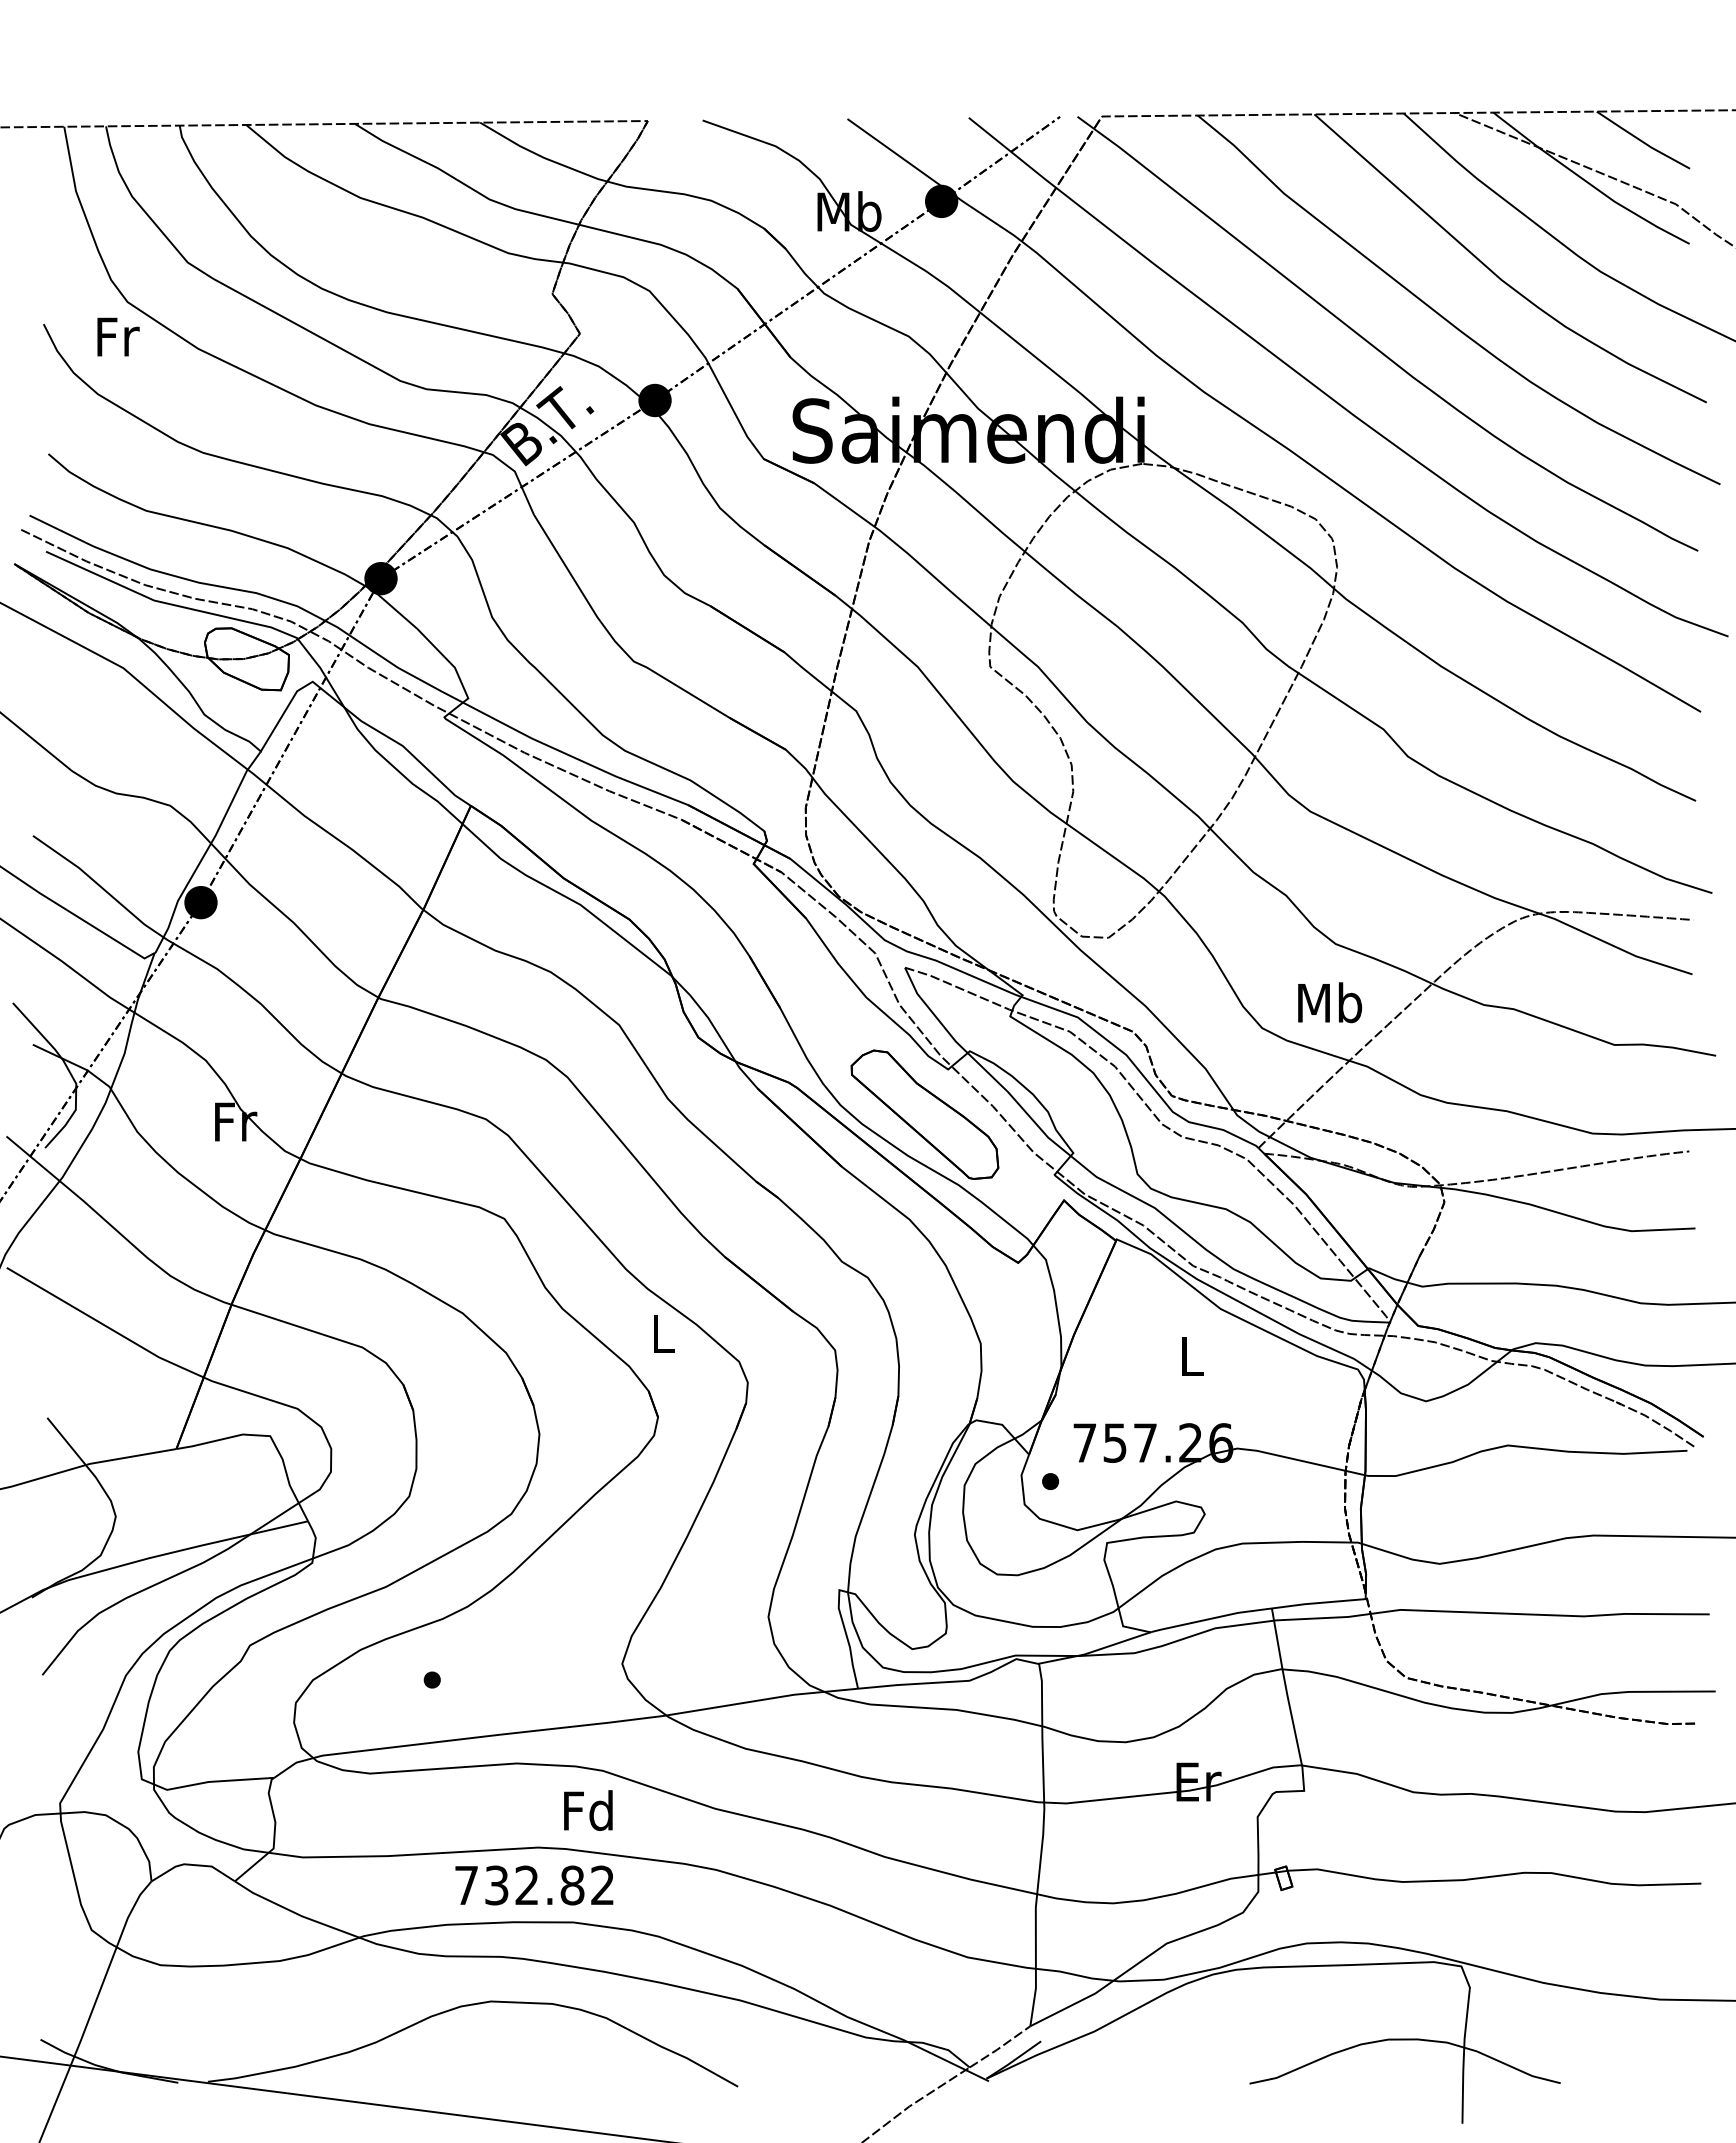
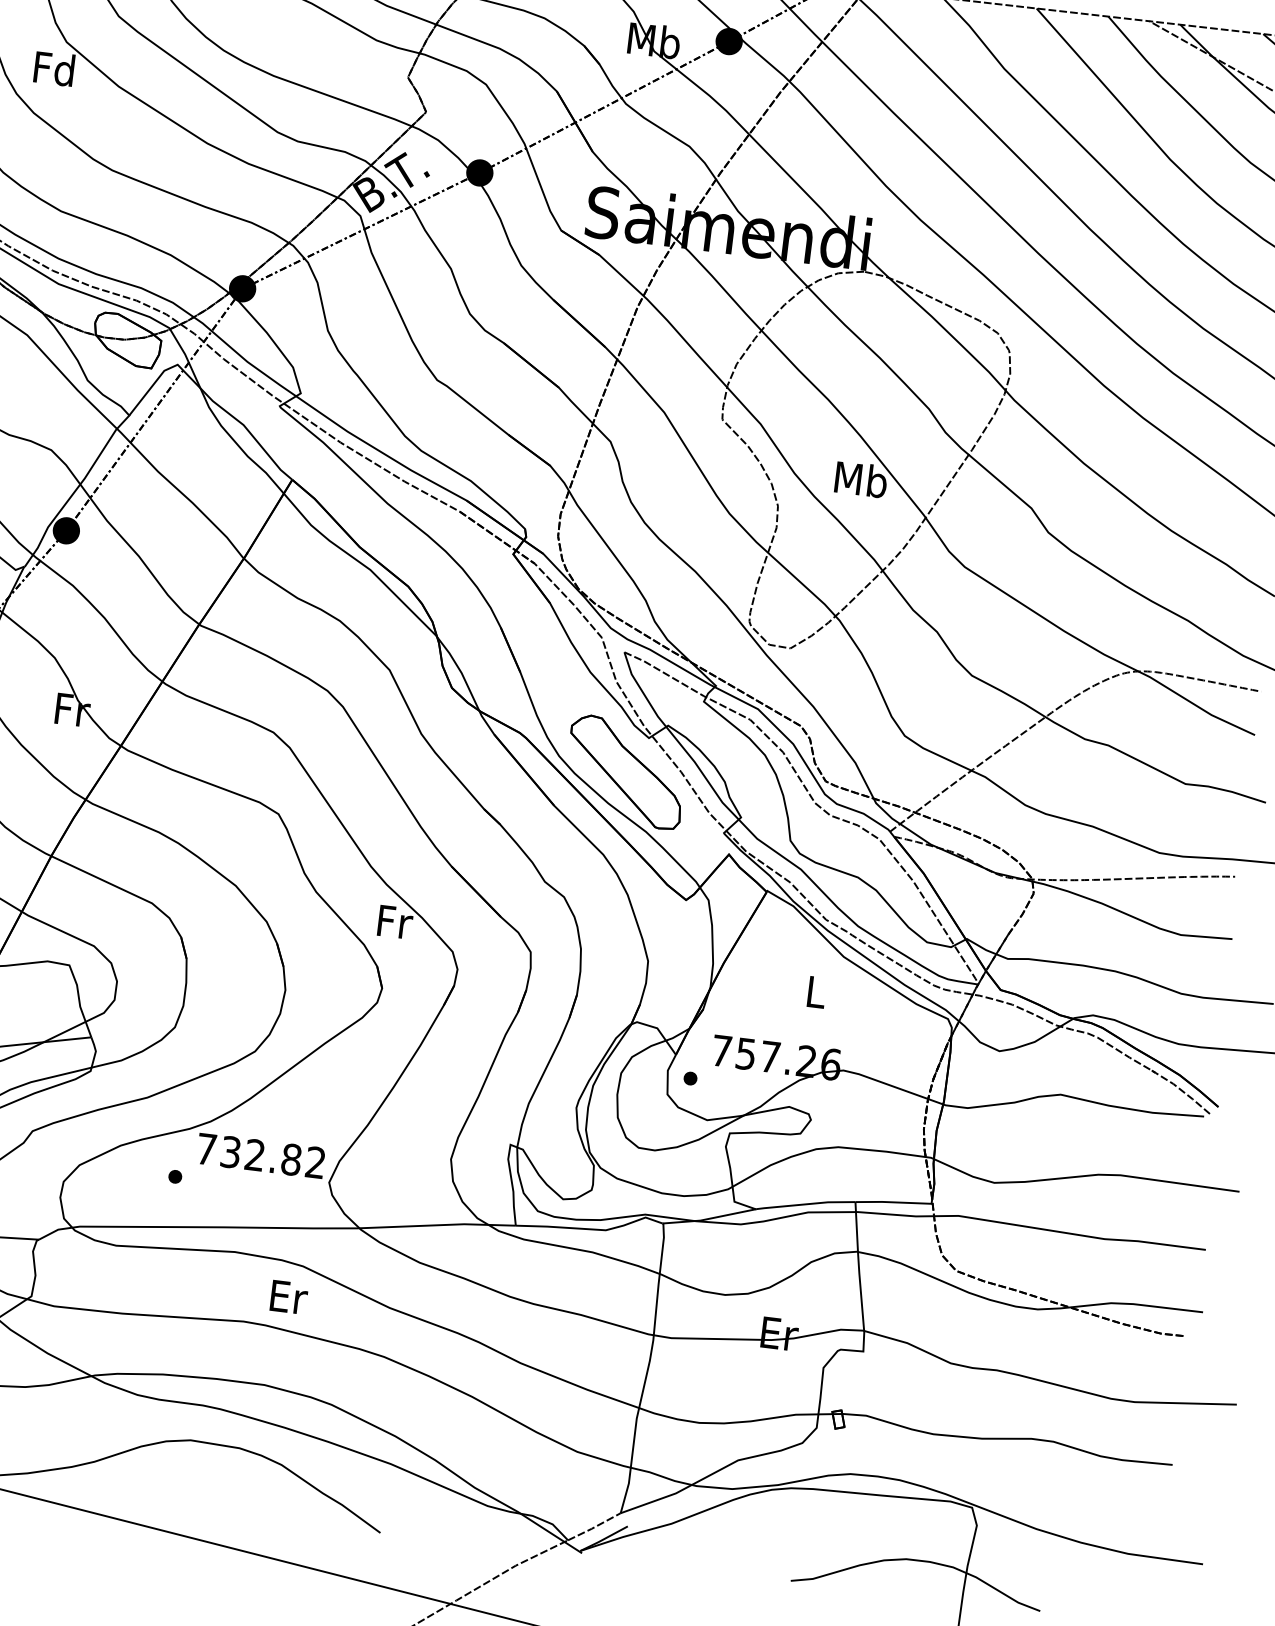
text: (116, 336) -> (54, 68), Fr -> Fd
text: (1330, 1002) -> (861, 479), moved
text: (664, 1333) -> (395, 921), L -> Fr
text: (588, 1810) -> (287, 1296), Fd -> Er
text: (534, 1885) -> (261, 1155), moved

